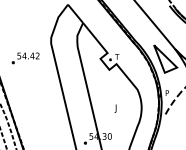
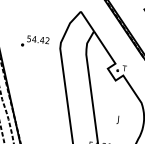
part: (25, 58) -> (35, 42), moved

